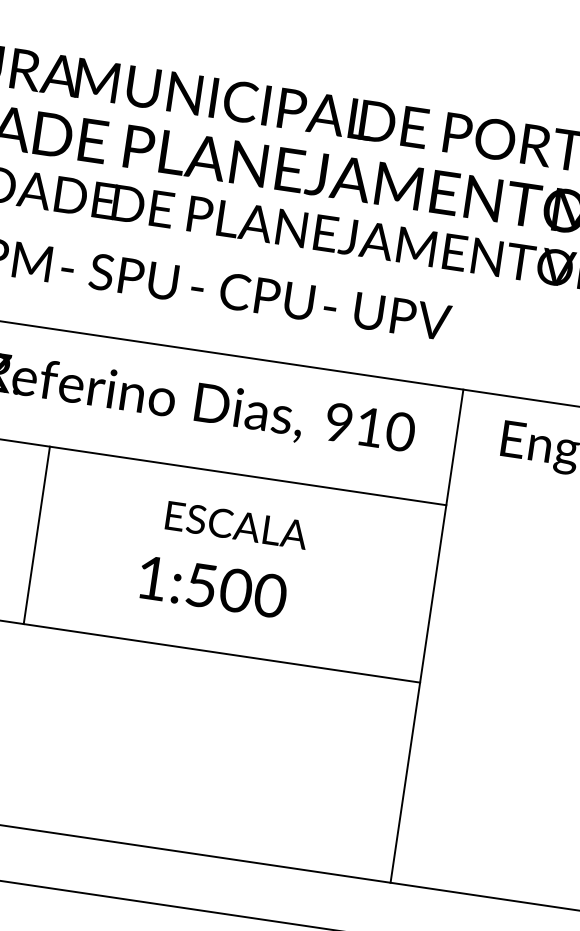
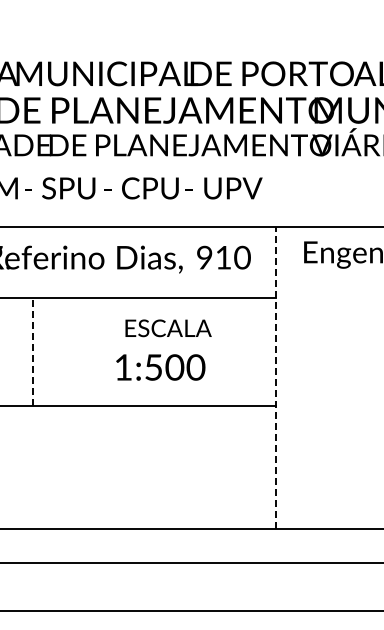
text: (236, 525) -> (168, 328), moved
line: (37, 534) -> (33, 351), solid -> dashed
text: (212, 587) -> (160, 367), moved
line: (427, 635) -> (276, 377), solid -> dashed

